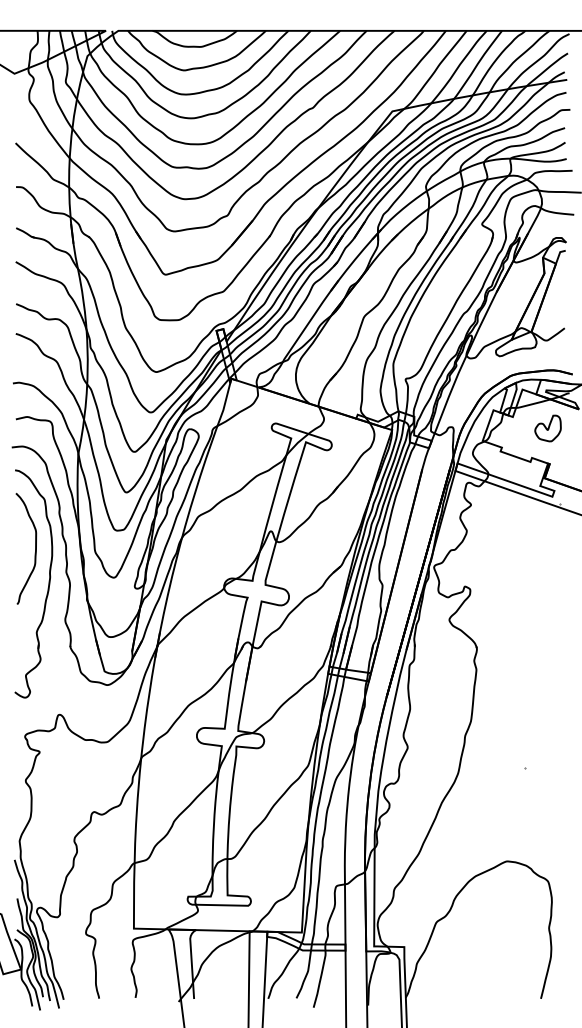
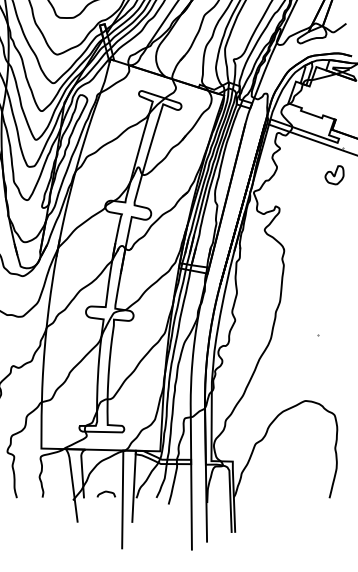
part: (547, 428) -> (334, 175), moved
curve: (225, 990) -> (106, 492), added

